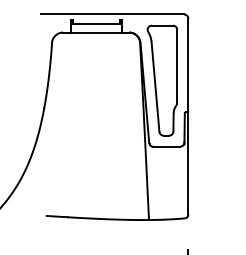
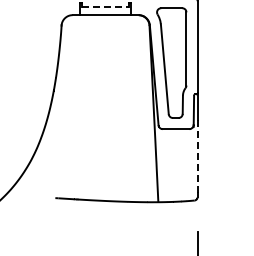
line: (96, 23) -> (105, 6), solid -> dashed
line: (188, 174) -> (197, 156), solid -> dashed

